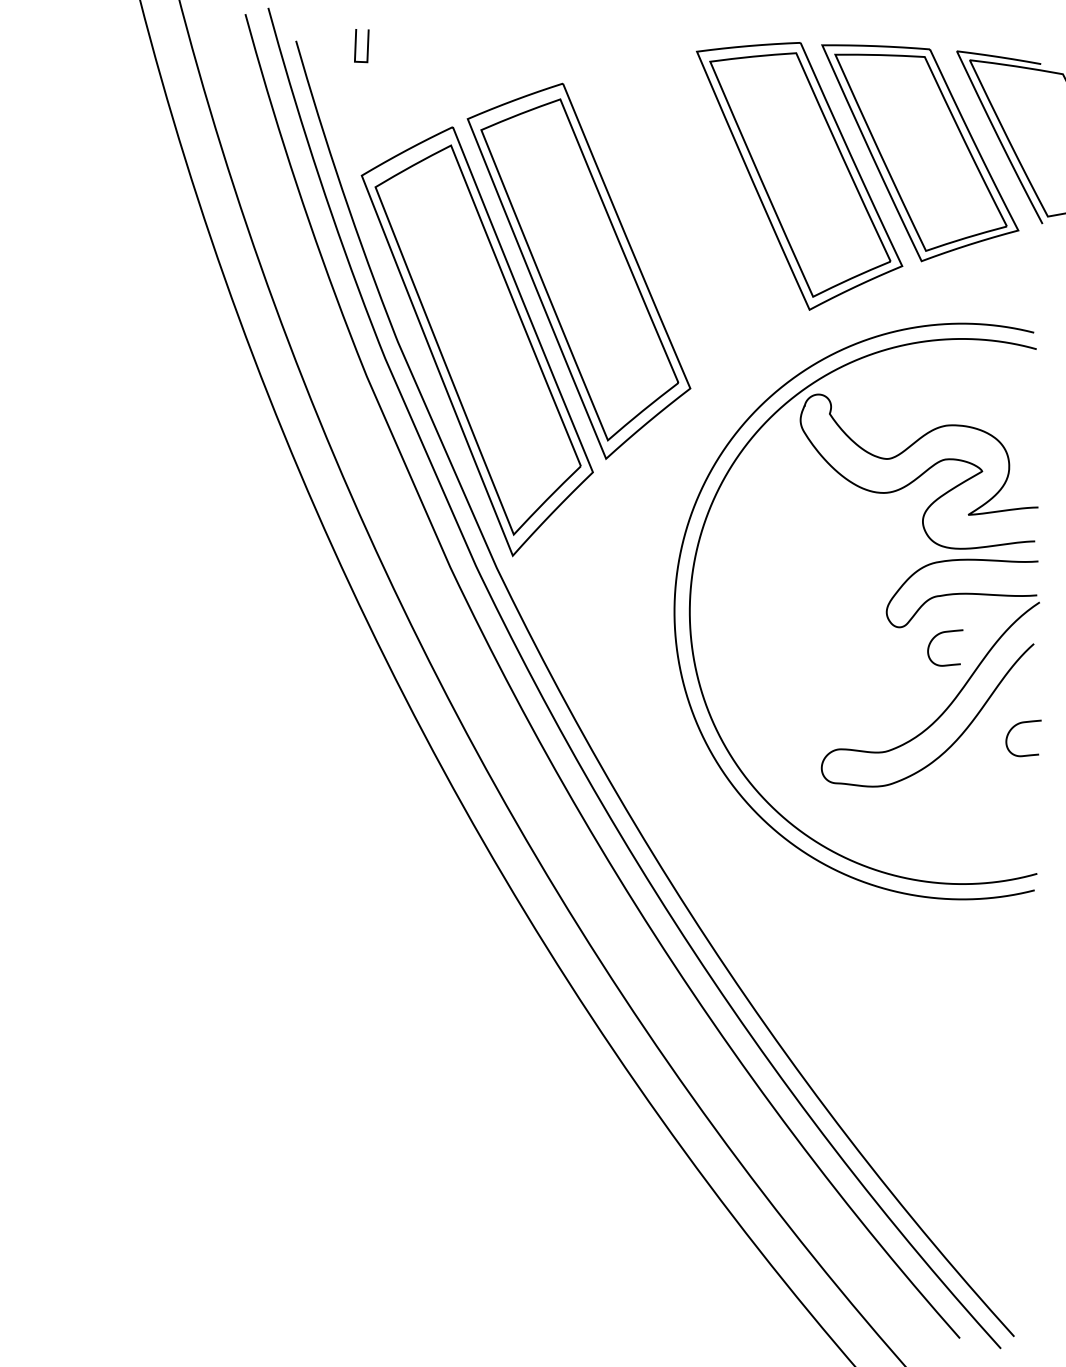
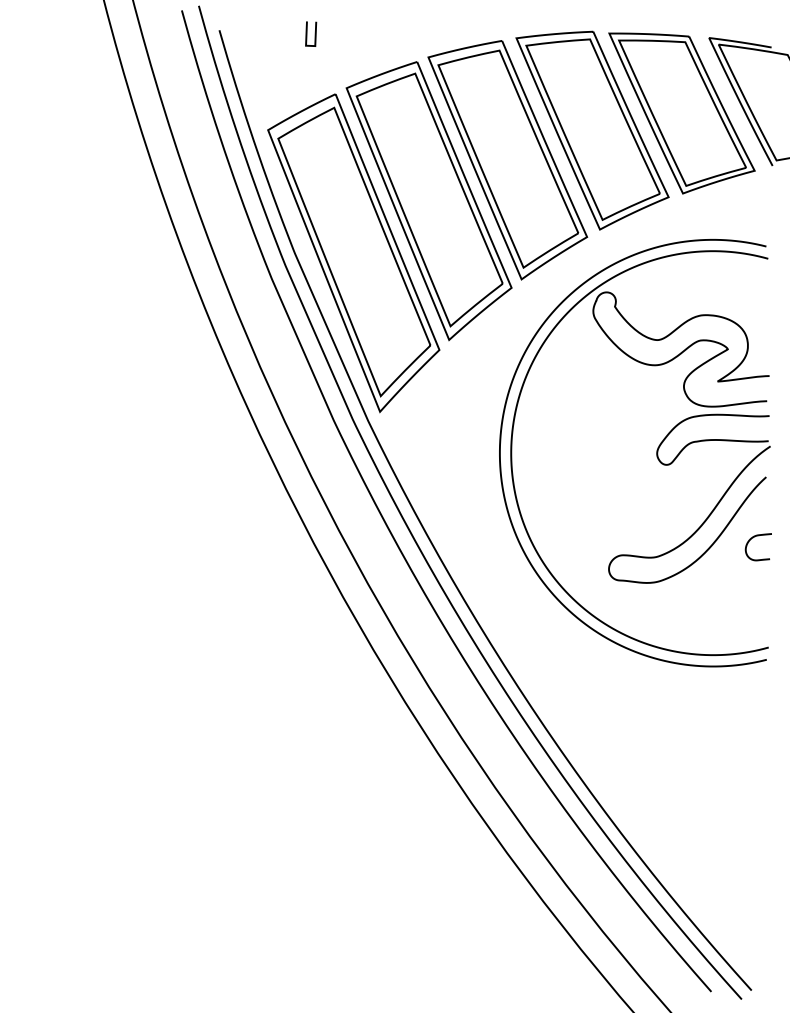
line: (366, 45) -> (314, 33), moved
part: (684, 216) -> (507, 160), added
curve: (933, 641) -> (691, 475), removed

